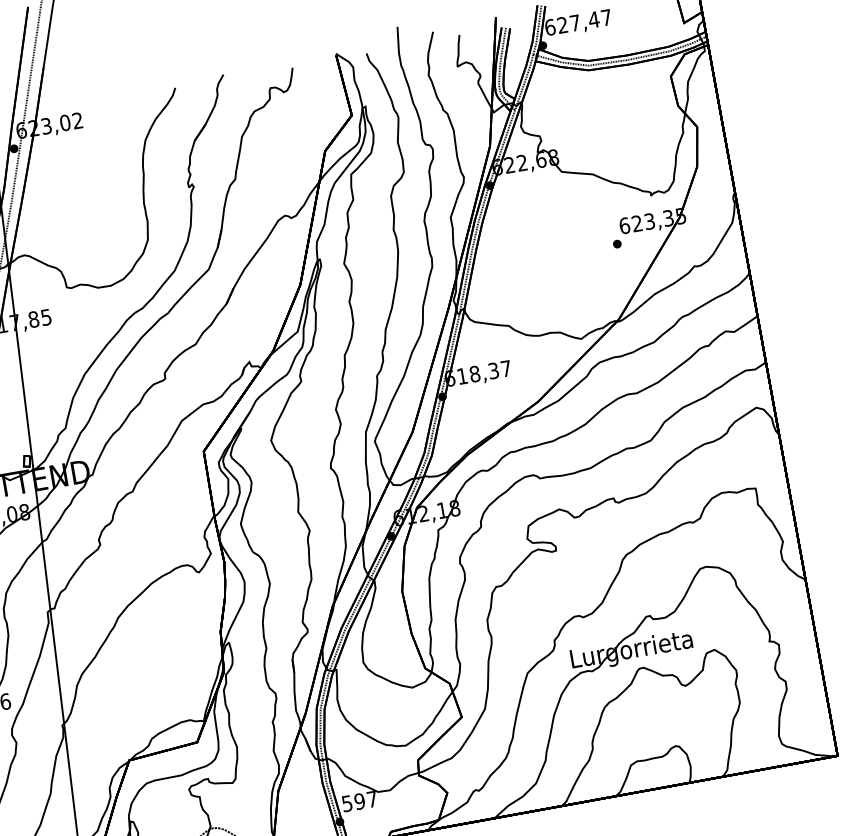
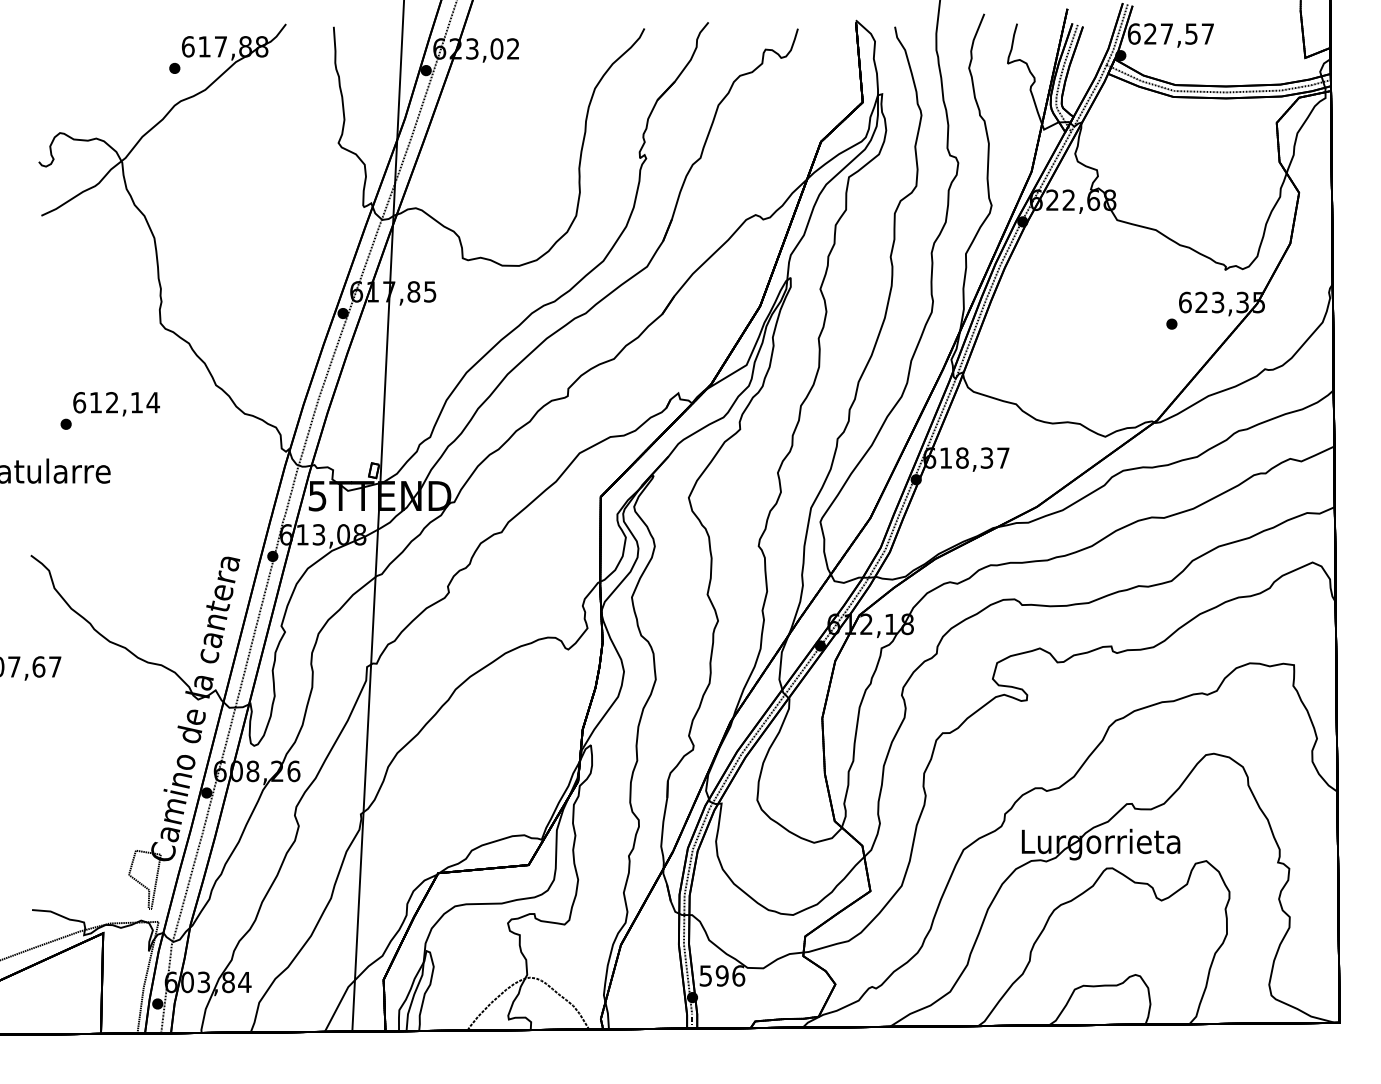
text: (593, 19) -> (1191, 33), 627,47 -> 627,57
text: (372, 799) -> (738, 975), 597 -> 596

